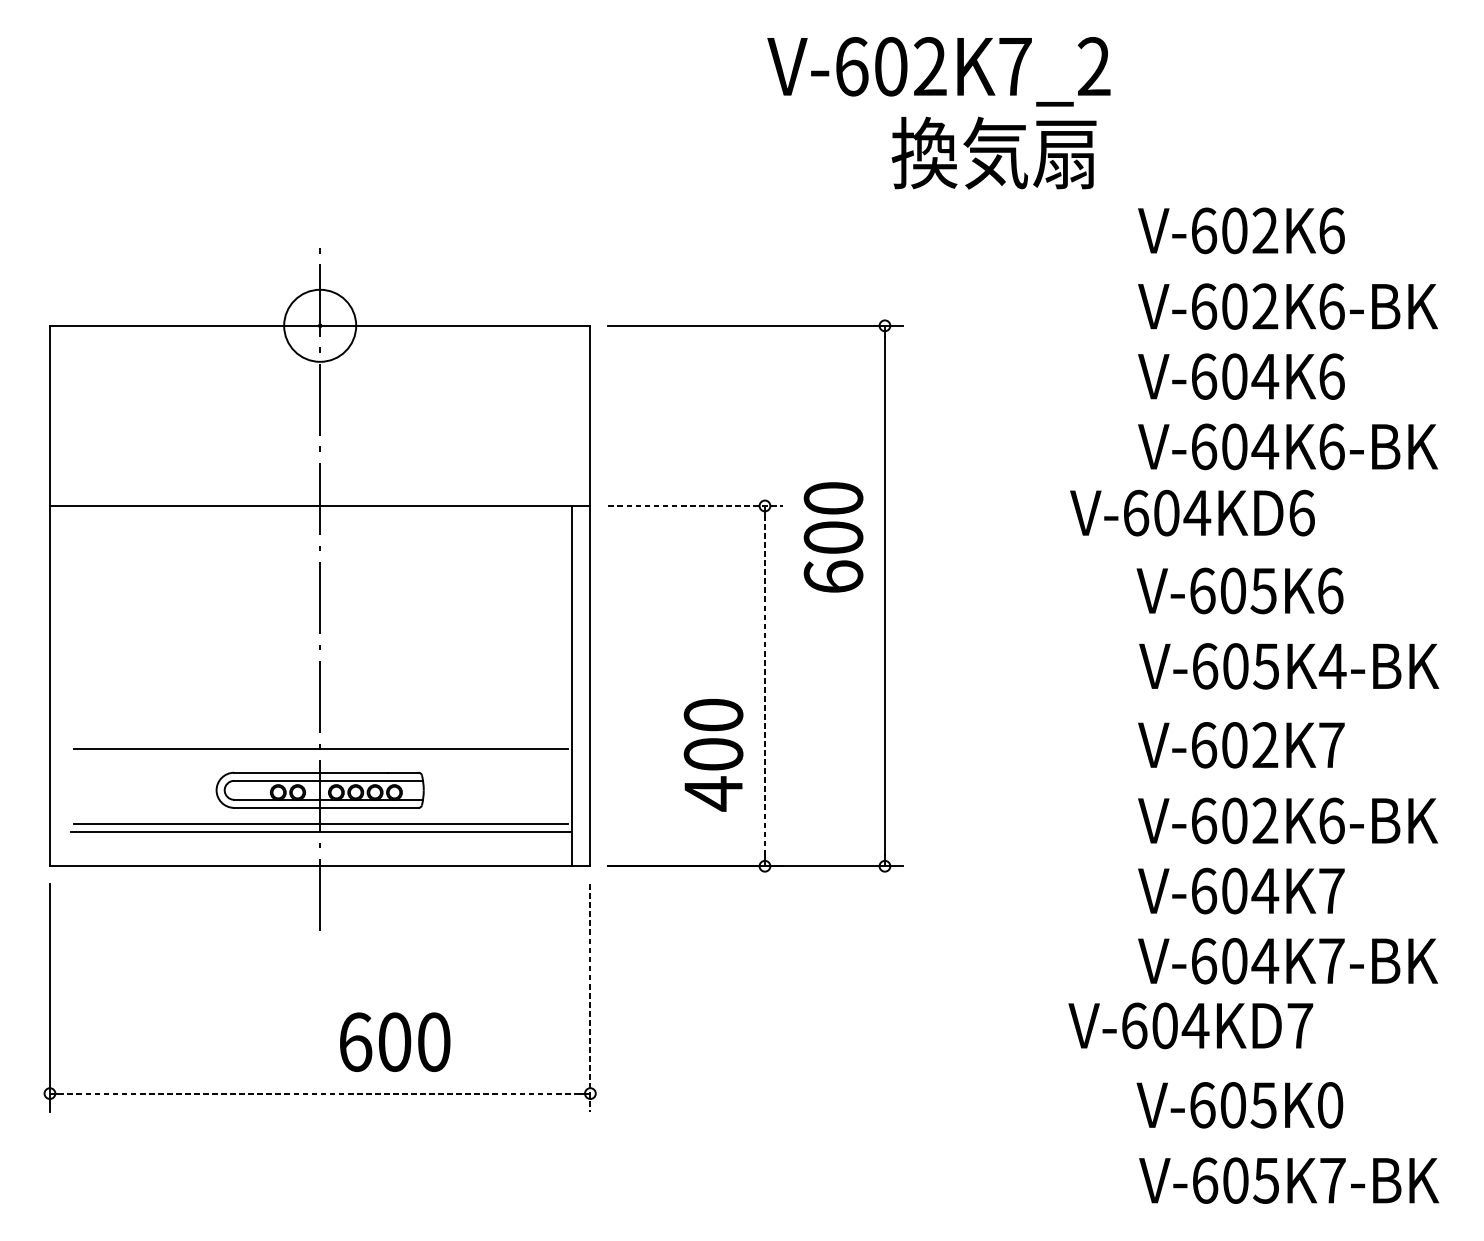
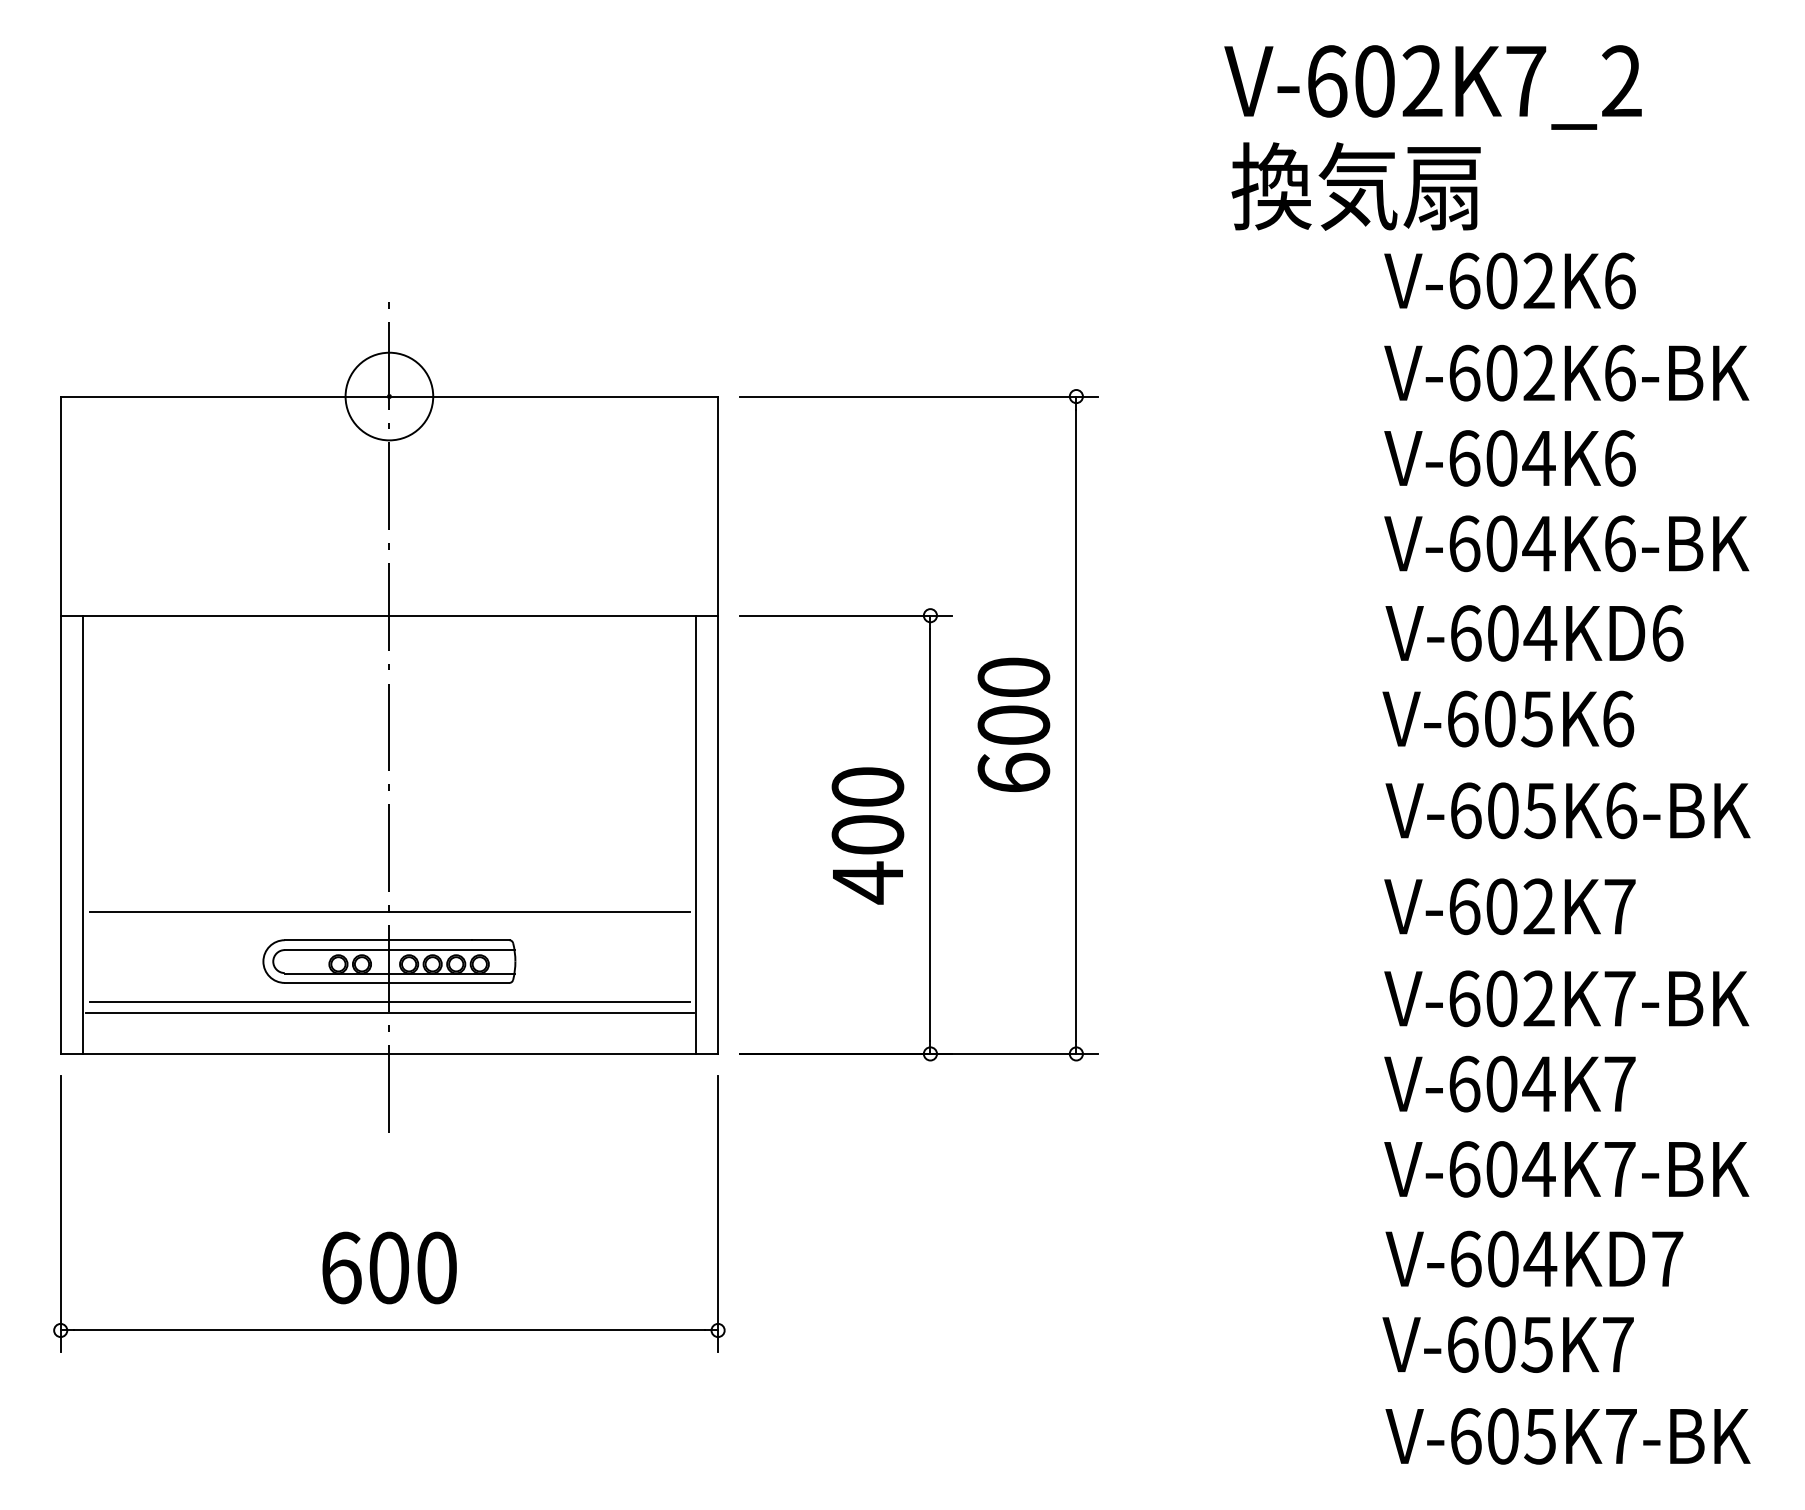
text: (938, 71) -> (1432, 87), moved
text: (993, 153) -> (1355, 186), moved
line: (695, 505) -> (846, 615), dashed -> solid
text: (1192, 513) -> (1534, 633), moved
text: (833, 537) -> (1013, 724), moved
text: (1332, 666) -> (1620, 810), V-605K4-BK -> V-605K6-BK
line: (67, 685) -> (82, 834), added
line: (765, 685) -> (930, 834), dashed -> solid
text: (713, 754) -> (867, 835), moved
text: (1331, 820) -> (1619, 998), V-602K6-BK -> V-602K7-BK
line: (590, 998) -> (718, 1214), dashed -> solid
text: (1190, 1025) -> (1534, 1258), moved
text: (395, 1041) -> (389, 1267), moved
line: (320, 1093) -> (389, 1330), dashed -> solid
text: (1330, 1105) -> (1618, 1344), V-605K0 -> V-605K7

